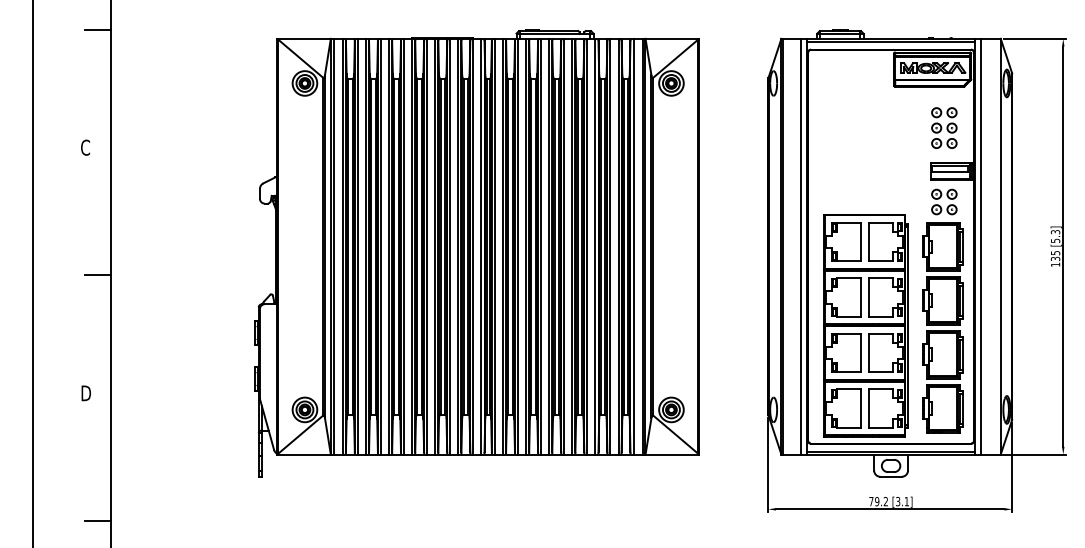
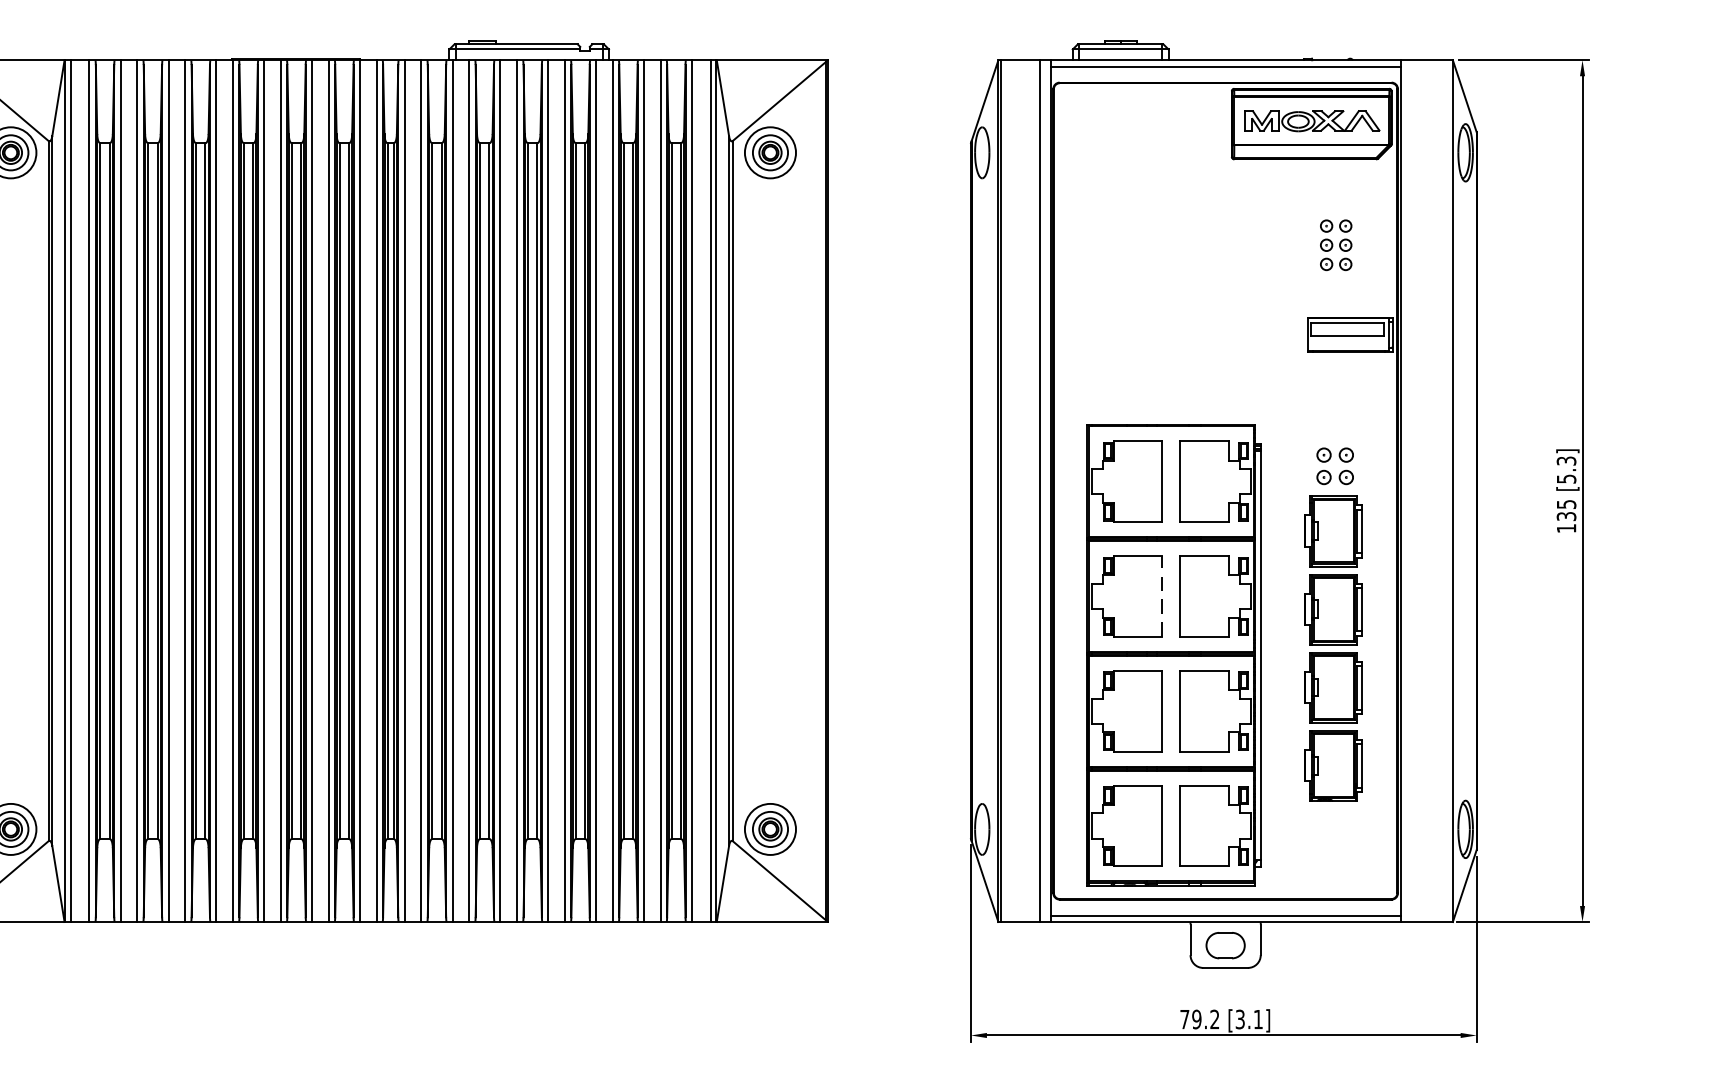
part: (944, 127) -> (1336, 244), size x0.6
line: (980, 246) -> (1410, 490), removed
line: (860, 297) -> (1162, 596), solid -> dashed
part: (942, 310) -> (1332, 623), size x0.7

